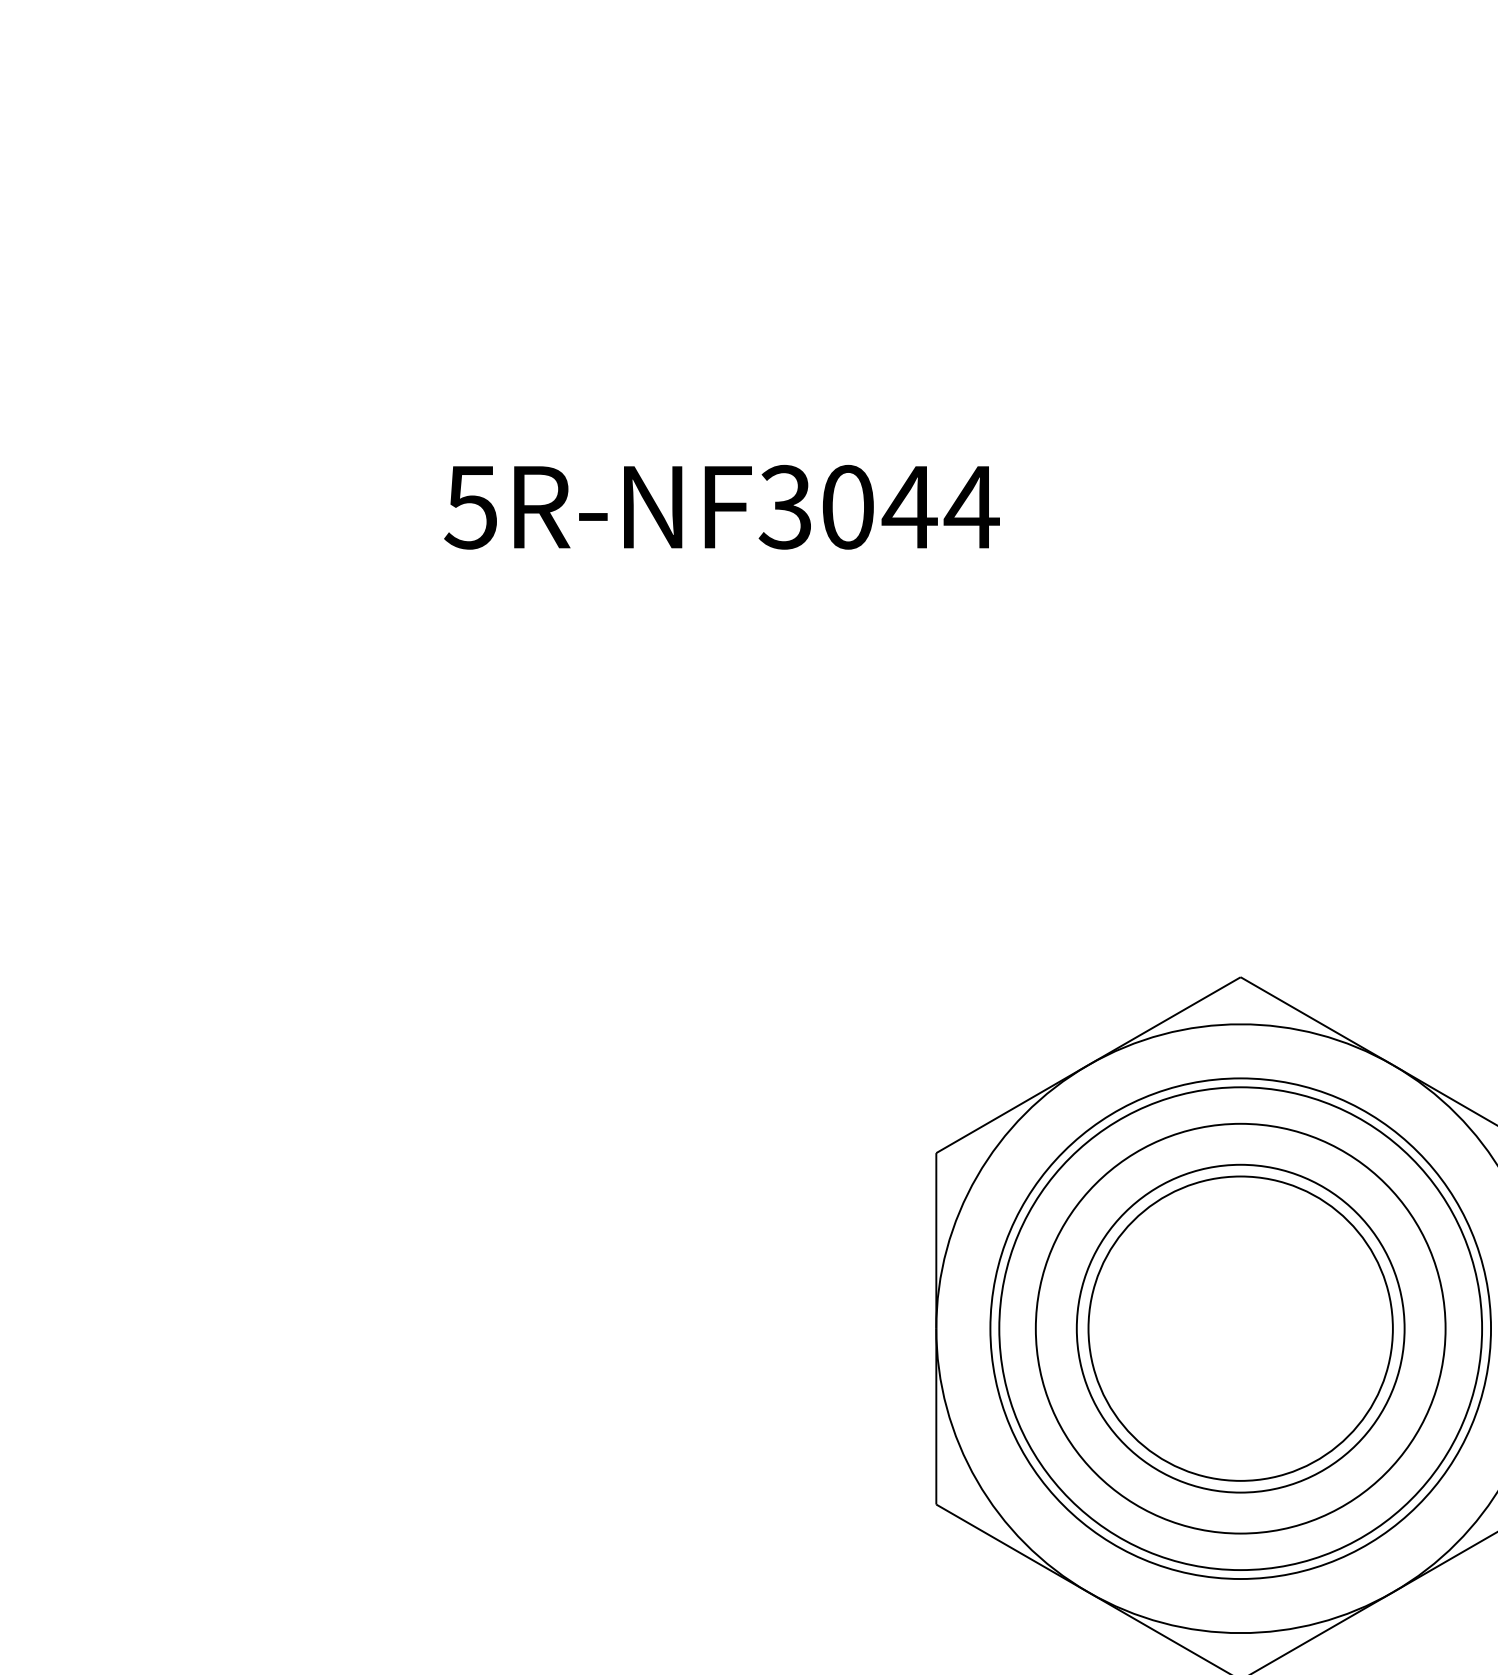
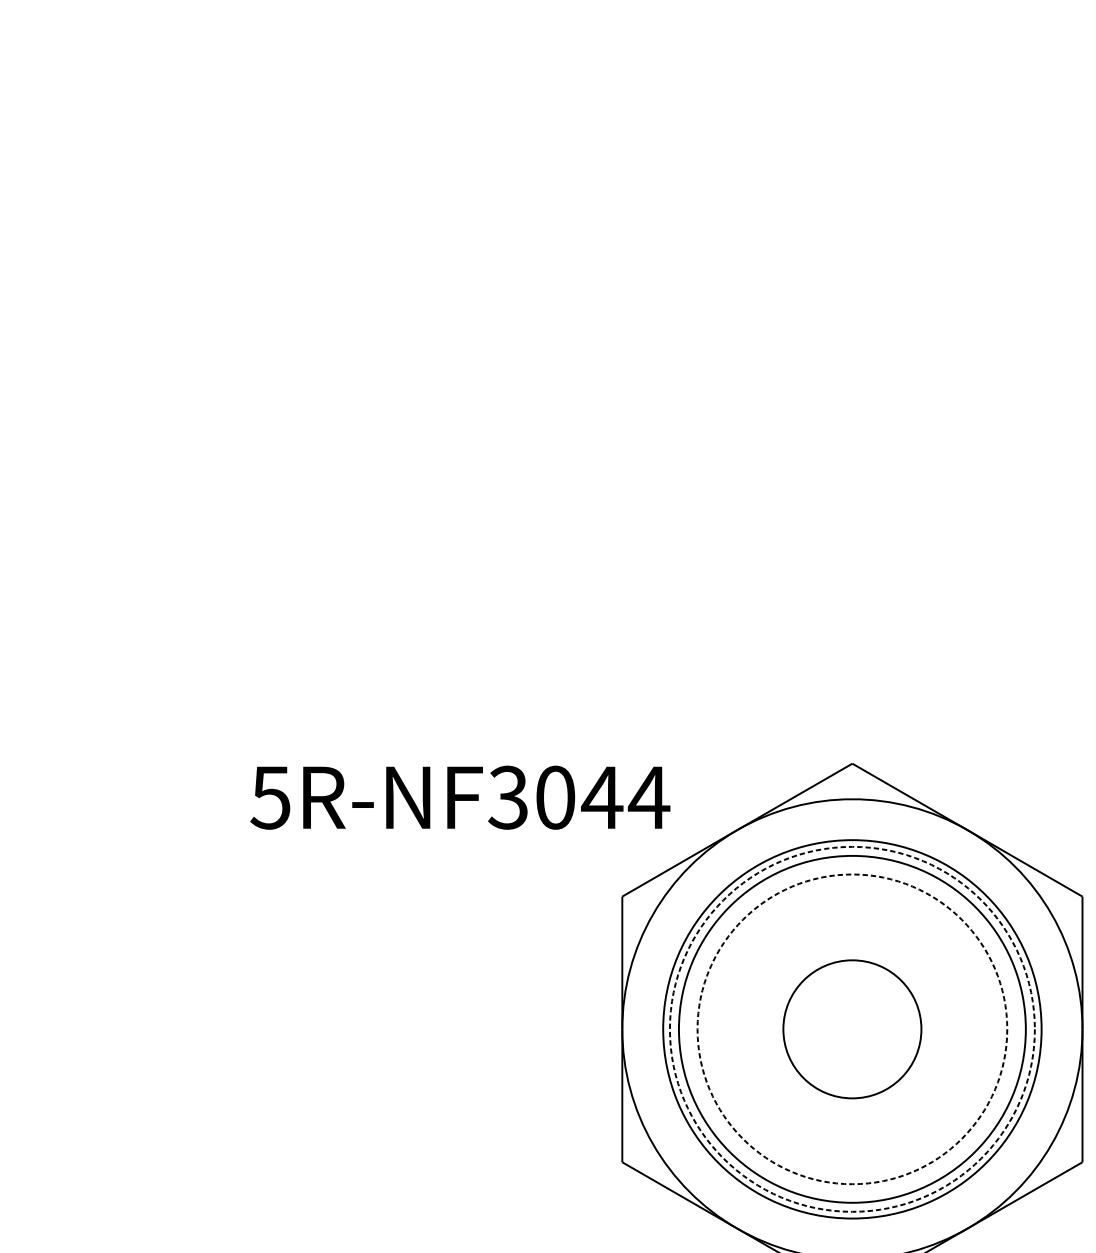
text: (721, 507) -> (459, 797), moved
circle: (1240, 1328) -> (852, 1029), size x0.6
circle: (1240, 1328) -> (852, 1029), size x1.4
circle: (1240, 1328) -> (852, 1029), solid -> dashed
circle: (1240, 1328) -> (852, 1029), solid -> dashed

